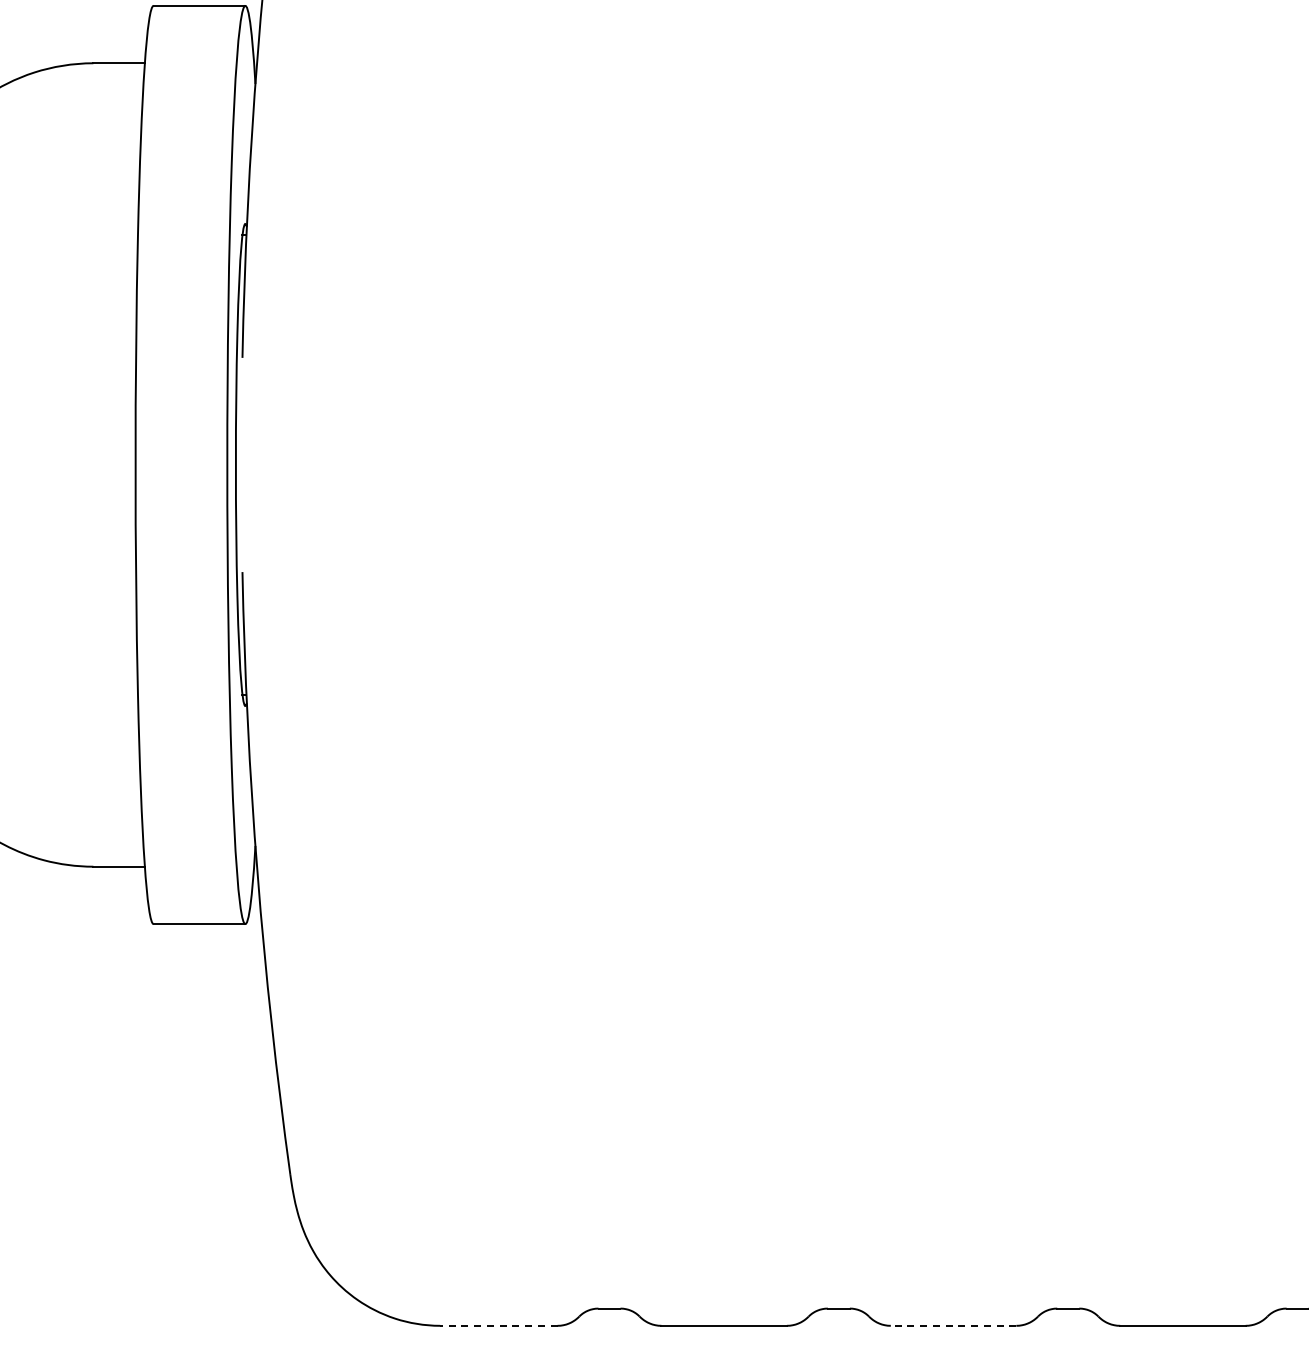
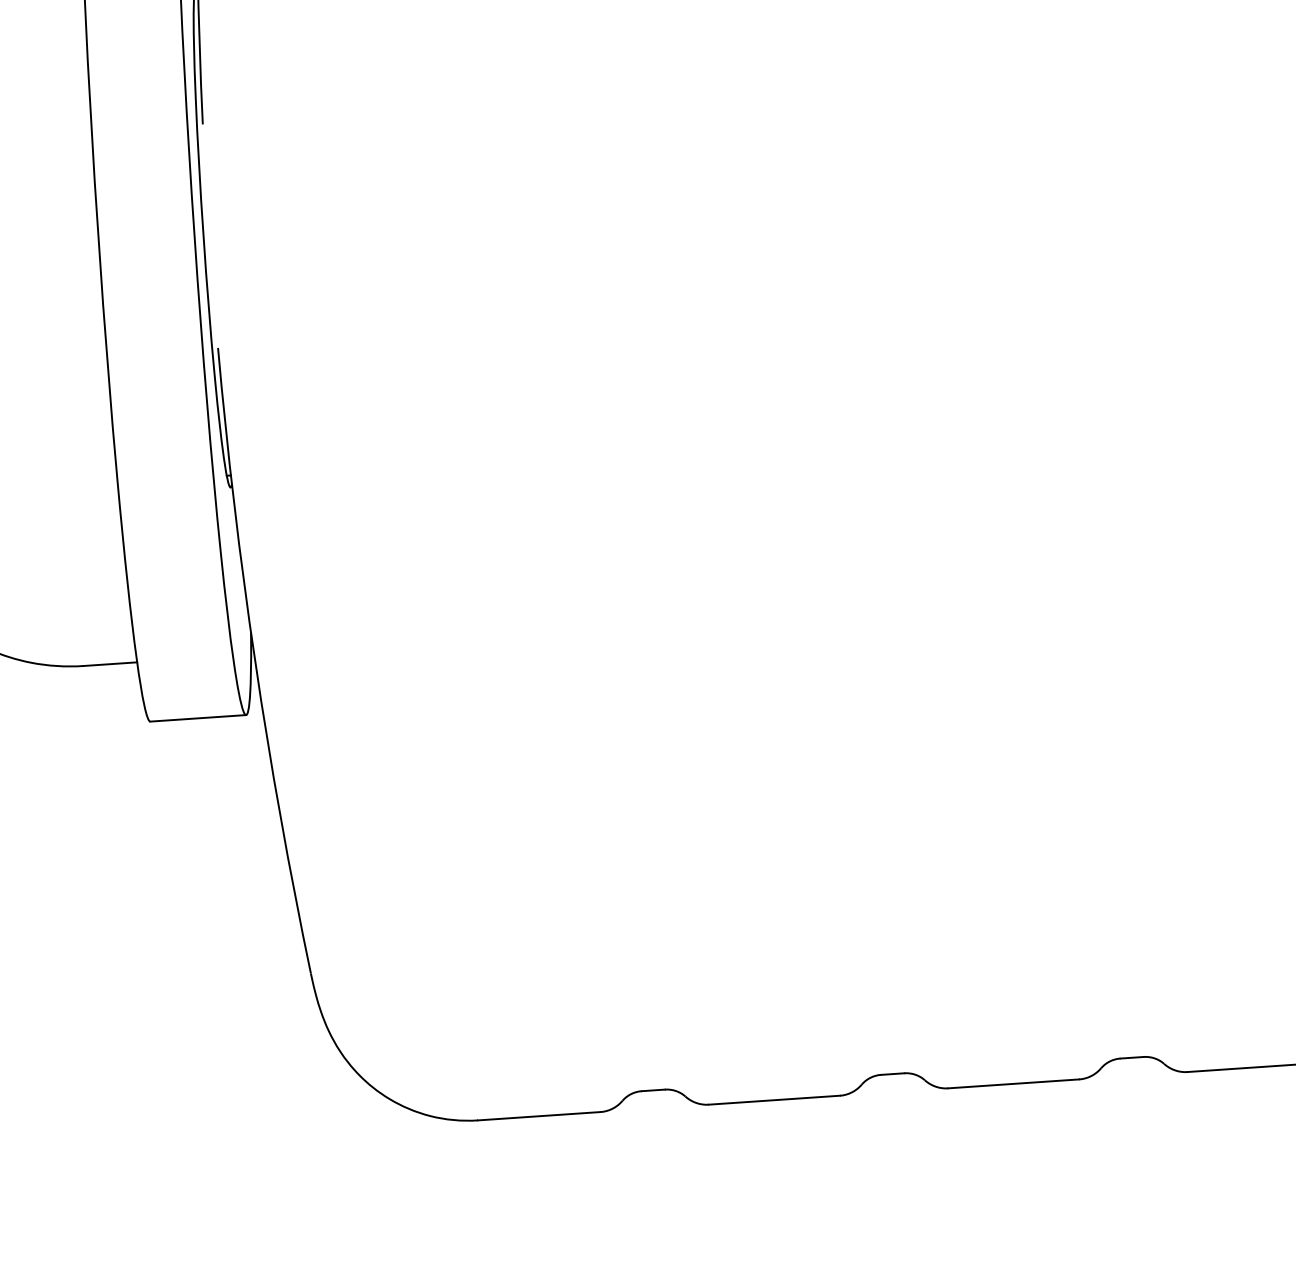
line: (498, 1325) -> (538, 1115), dashed -> solid
line: (953, 1325) -> (1013, 1083), dashed -> solid

